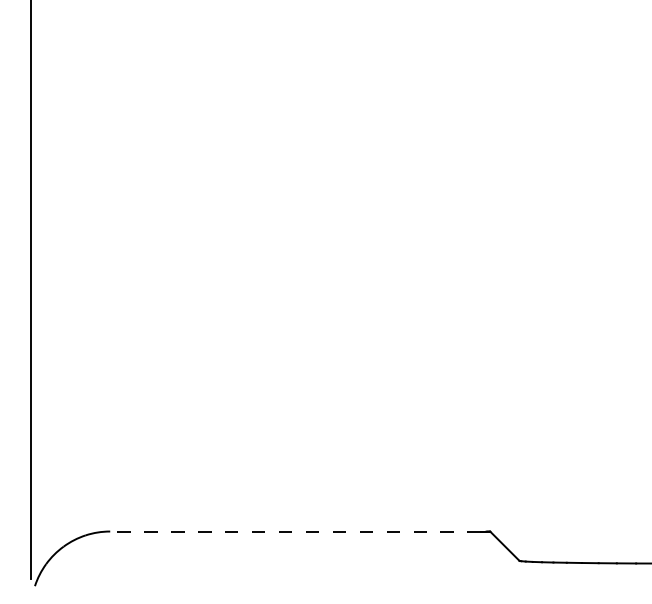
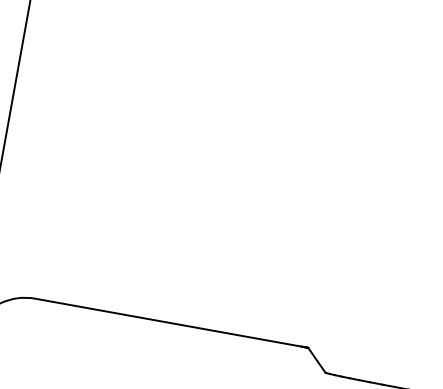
line: (295, 531) -> (168, 322), dashed -> solid

